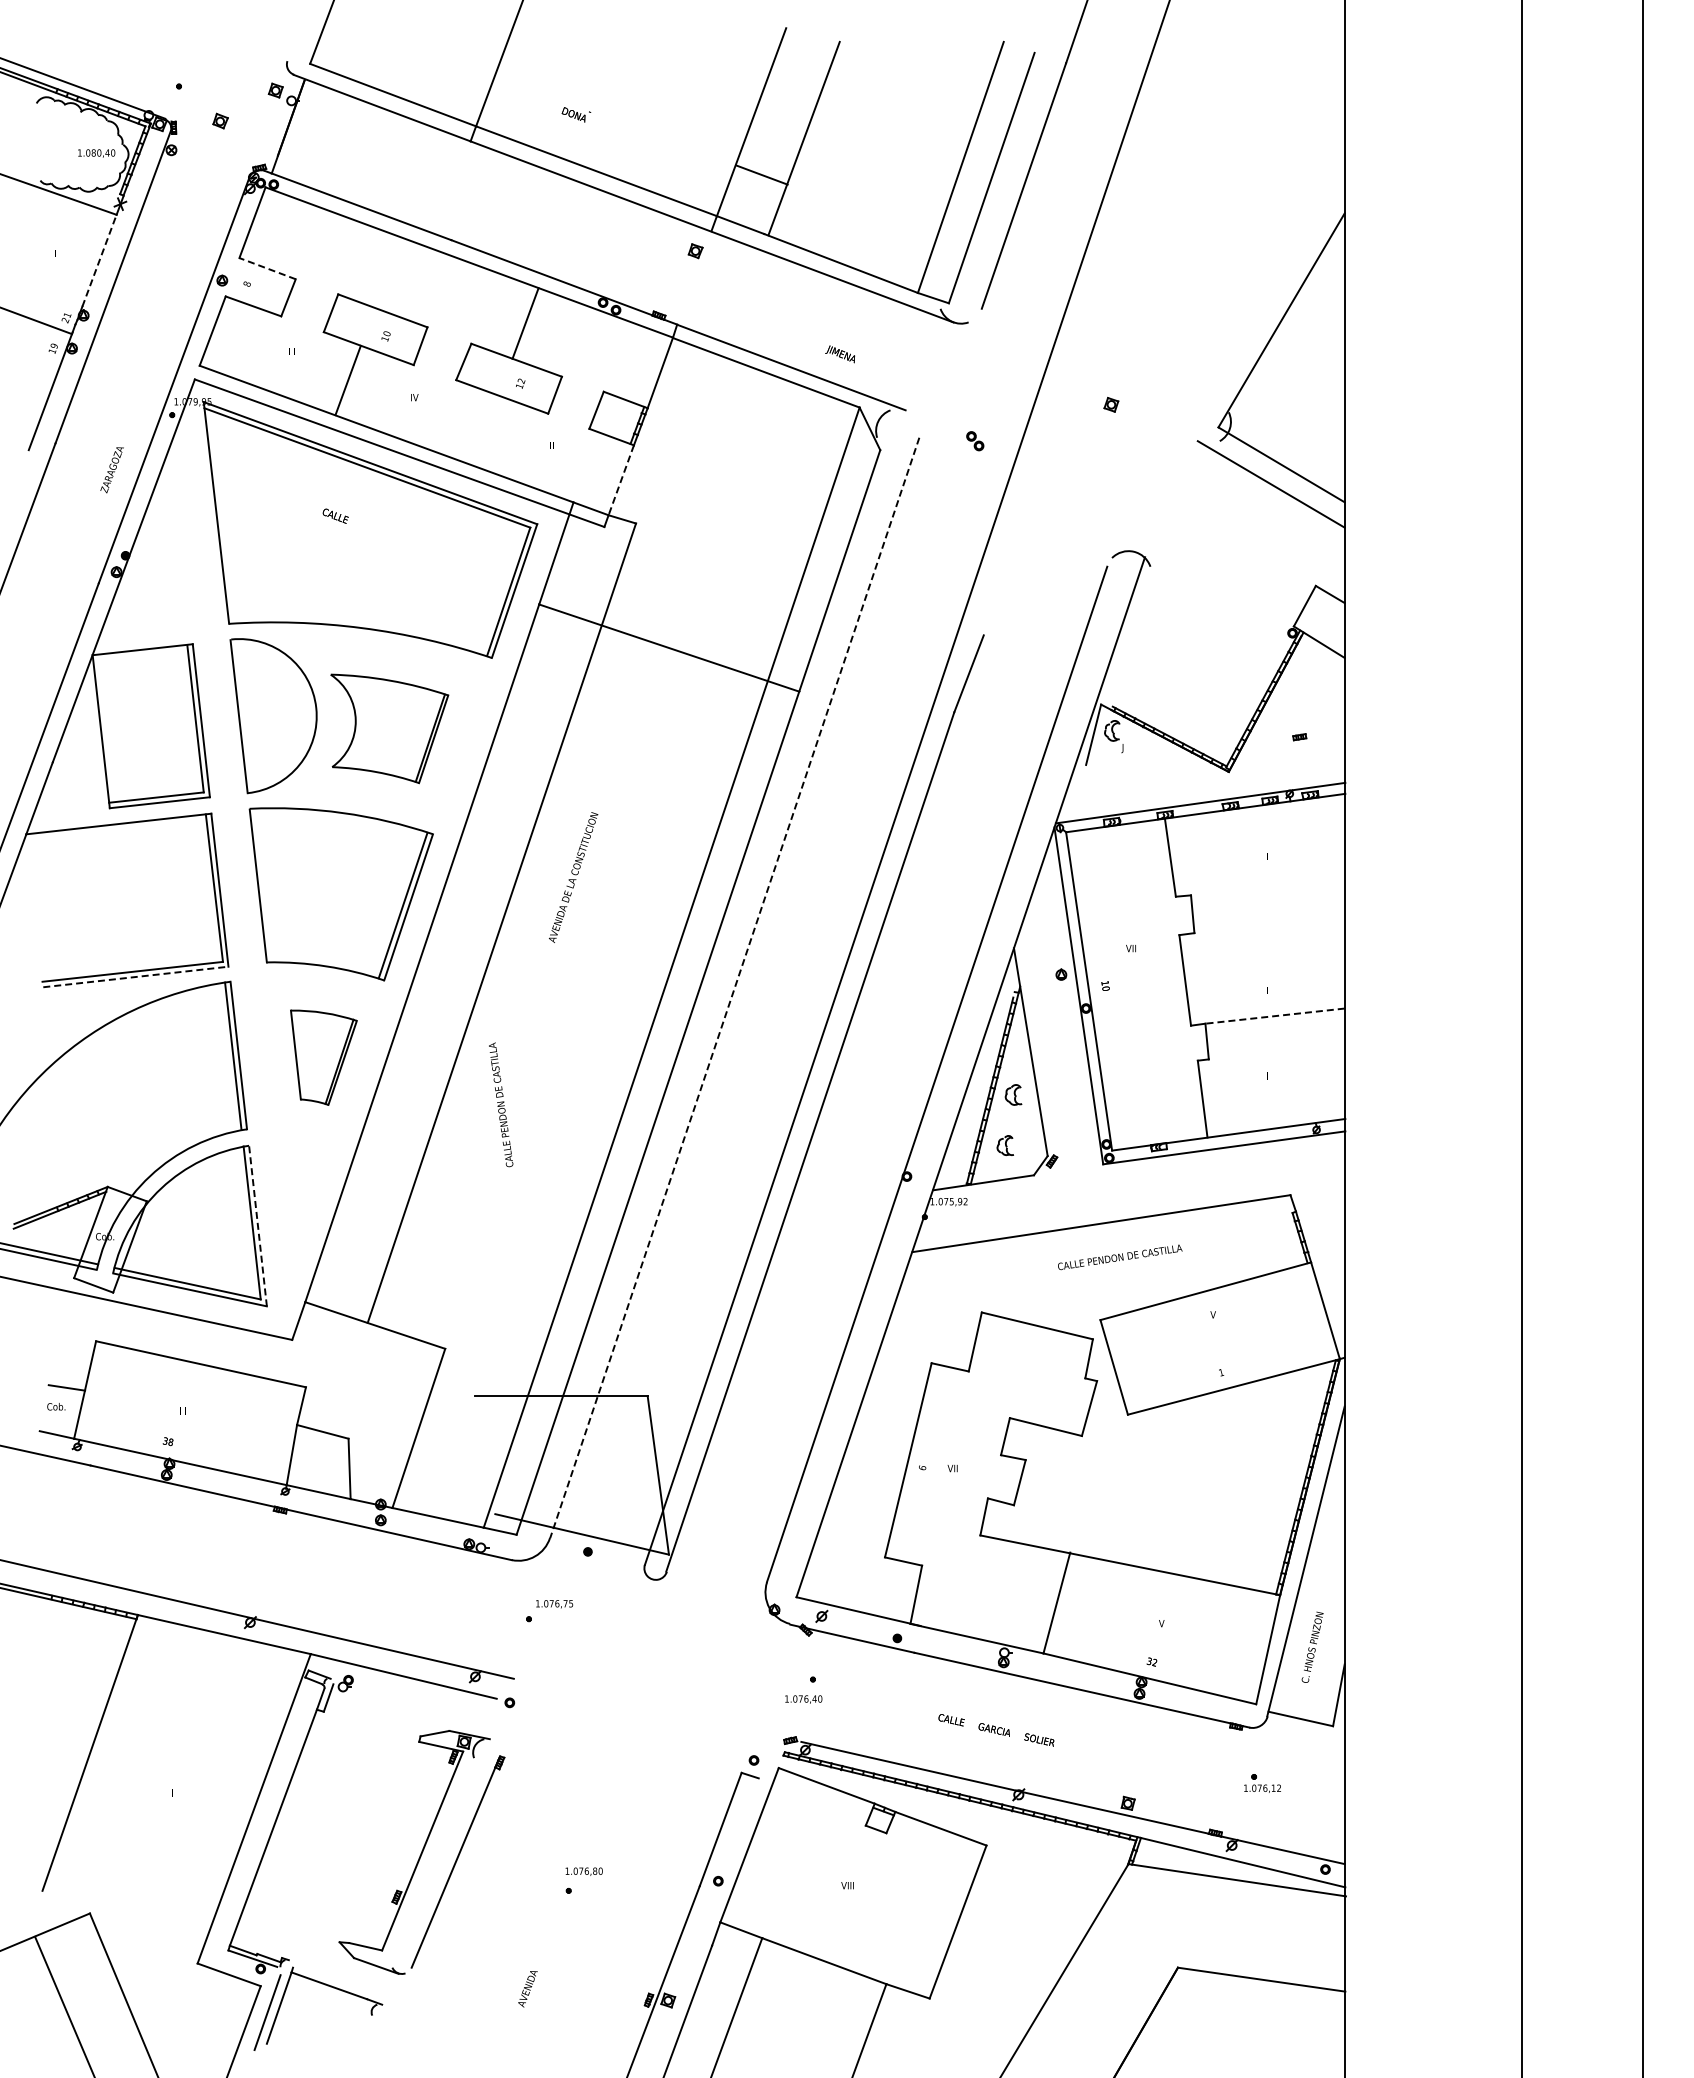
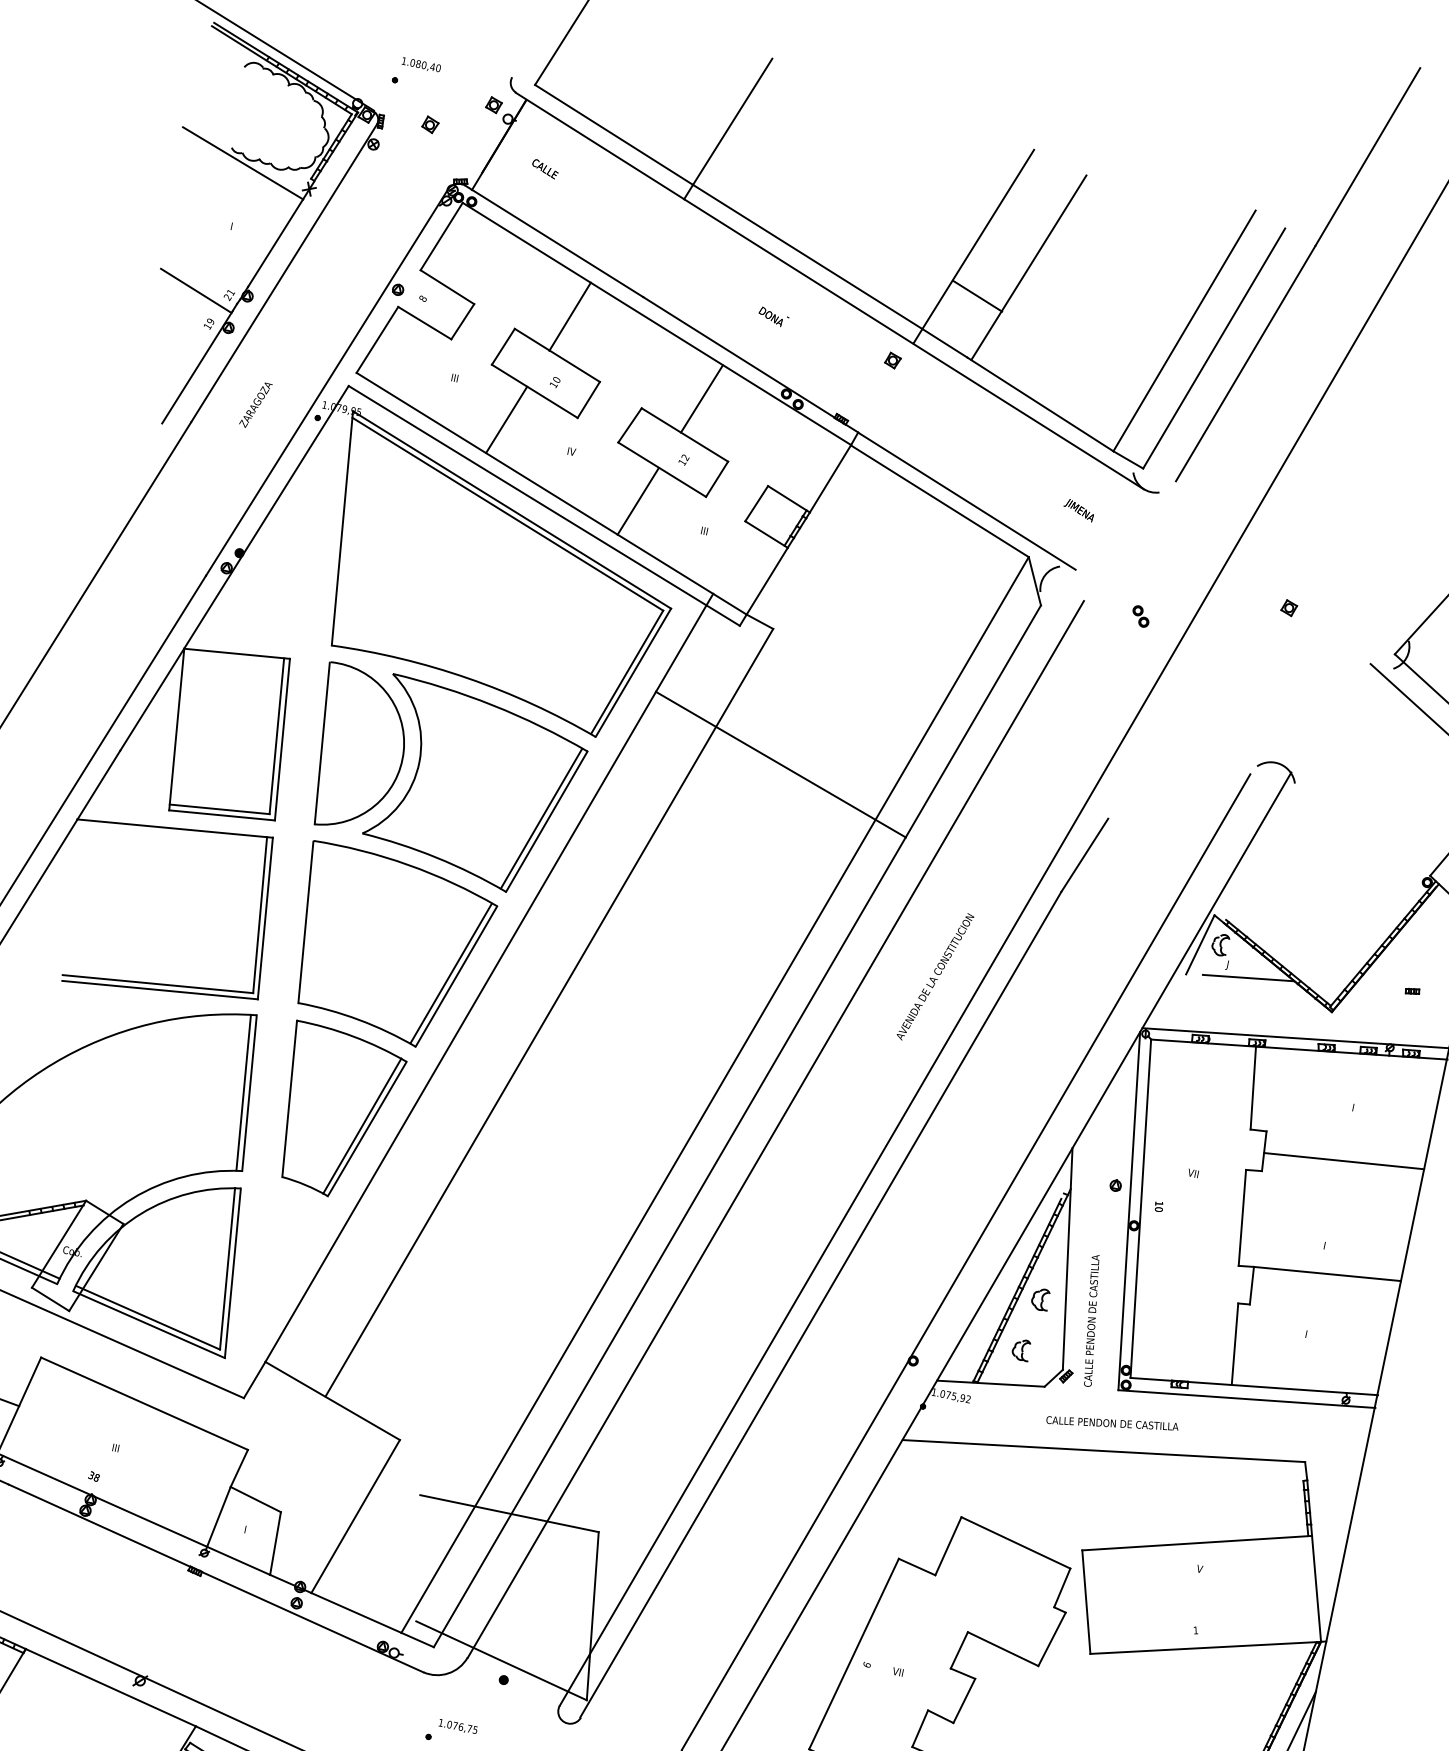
text: (576, 114) -> (773, 316), moved
text: (96, 153) -> (421, 65), moved
line: (99, 260) -> (275, 242), dashed -> solid
line: (267, 268) -> (447, 287), dashed -> solid
line: (387, 272) -> (570, 316), added
text: (840, 354) -> (1079, 510), moved
line: (485, 430) -> (637, 500), added
text: (111, 470) -> (254, 405), moved
line: (621, 480) -> (767, 581), dashed -> solid
text: (335, 515) -> (545, 168), moved
part: (389, 728) -> (474, 787), size x1.67
line: (1144, 756) -> (1248, 978), added
text: (573, 877) -> (935, 976), moved
line: (1268, 907) -> (1343, 1160), added
line: (136, 976) -> (160, 989), dashed -> solid
line: (734, 988) -> (775, 1129), dashed -> solid
line: (1274, 1016) -> (1326, 1274), dashed -> solid
part: (323, 1057) -> (336, 1113), size x1.67
text: (501, 1104) -> (1092, 1320), moved
line: (258, 1226) -> (233, 1273), dashed -> solid
text: (1120, 1257) -> (1112, 1423), moved

